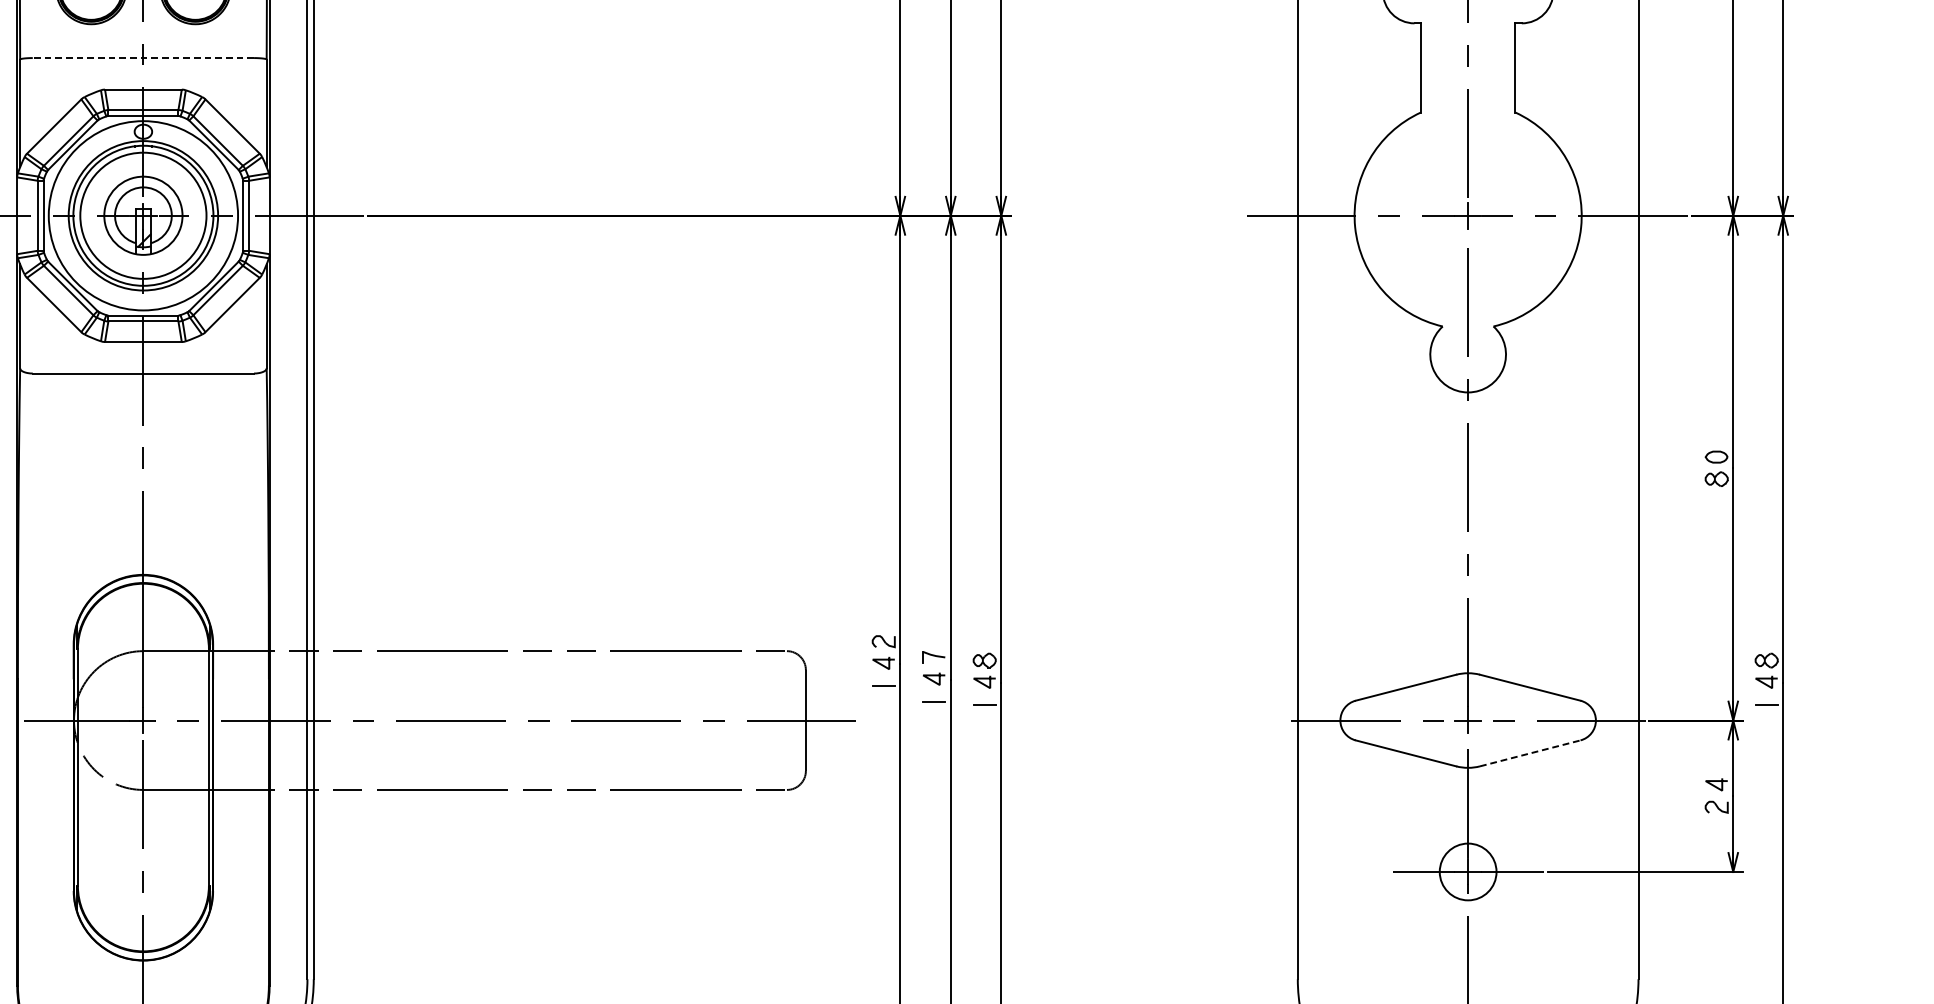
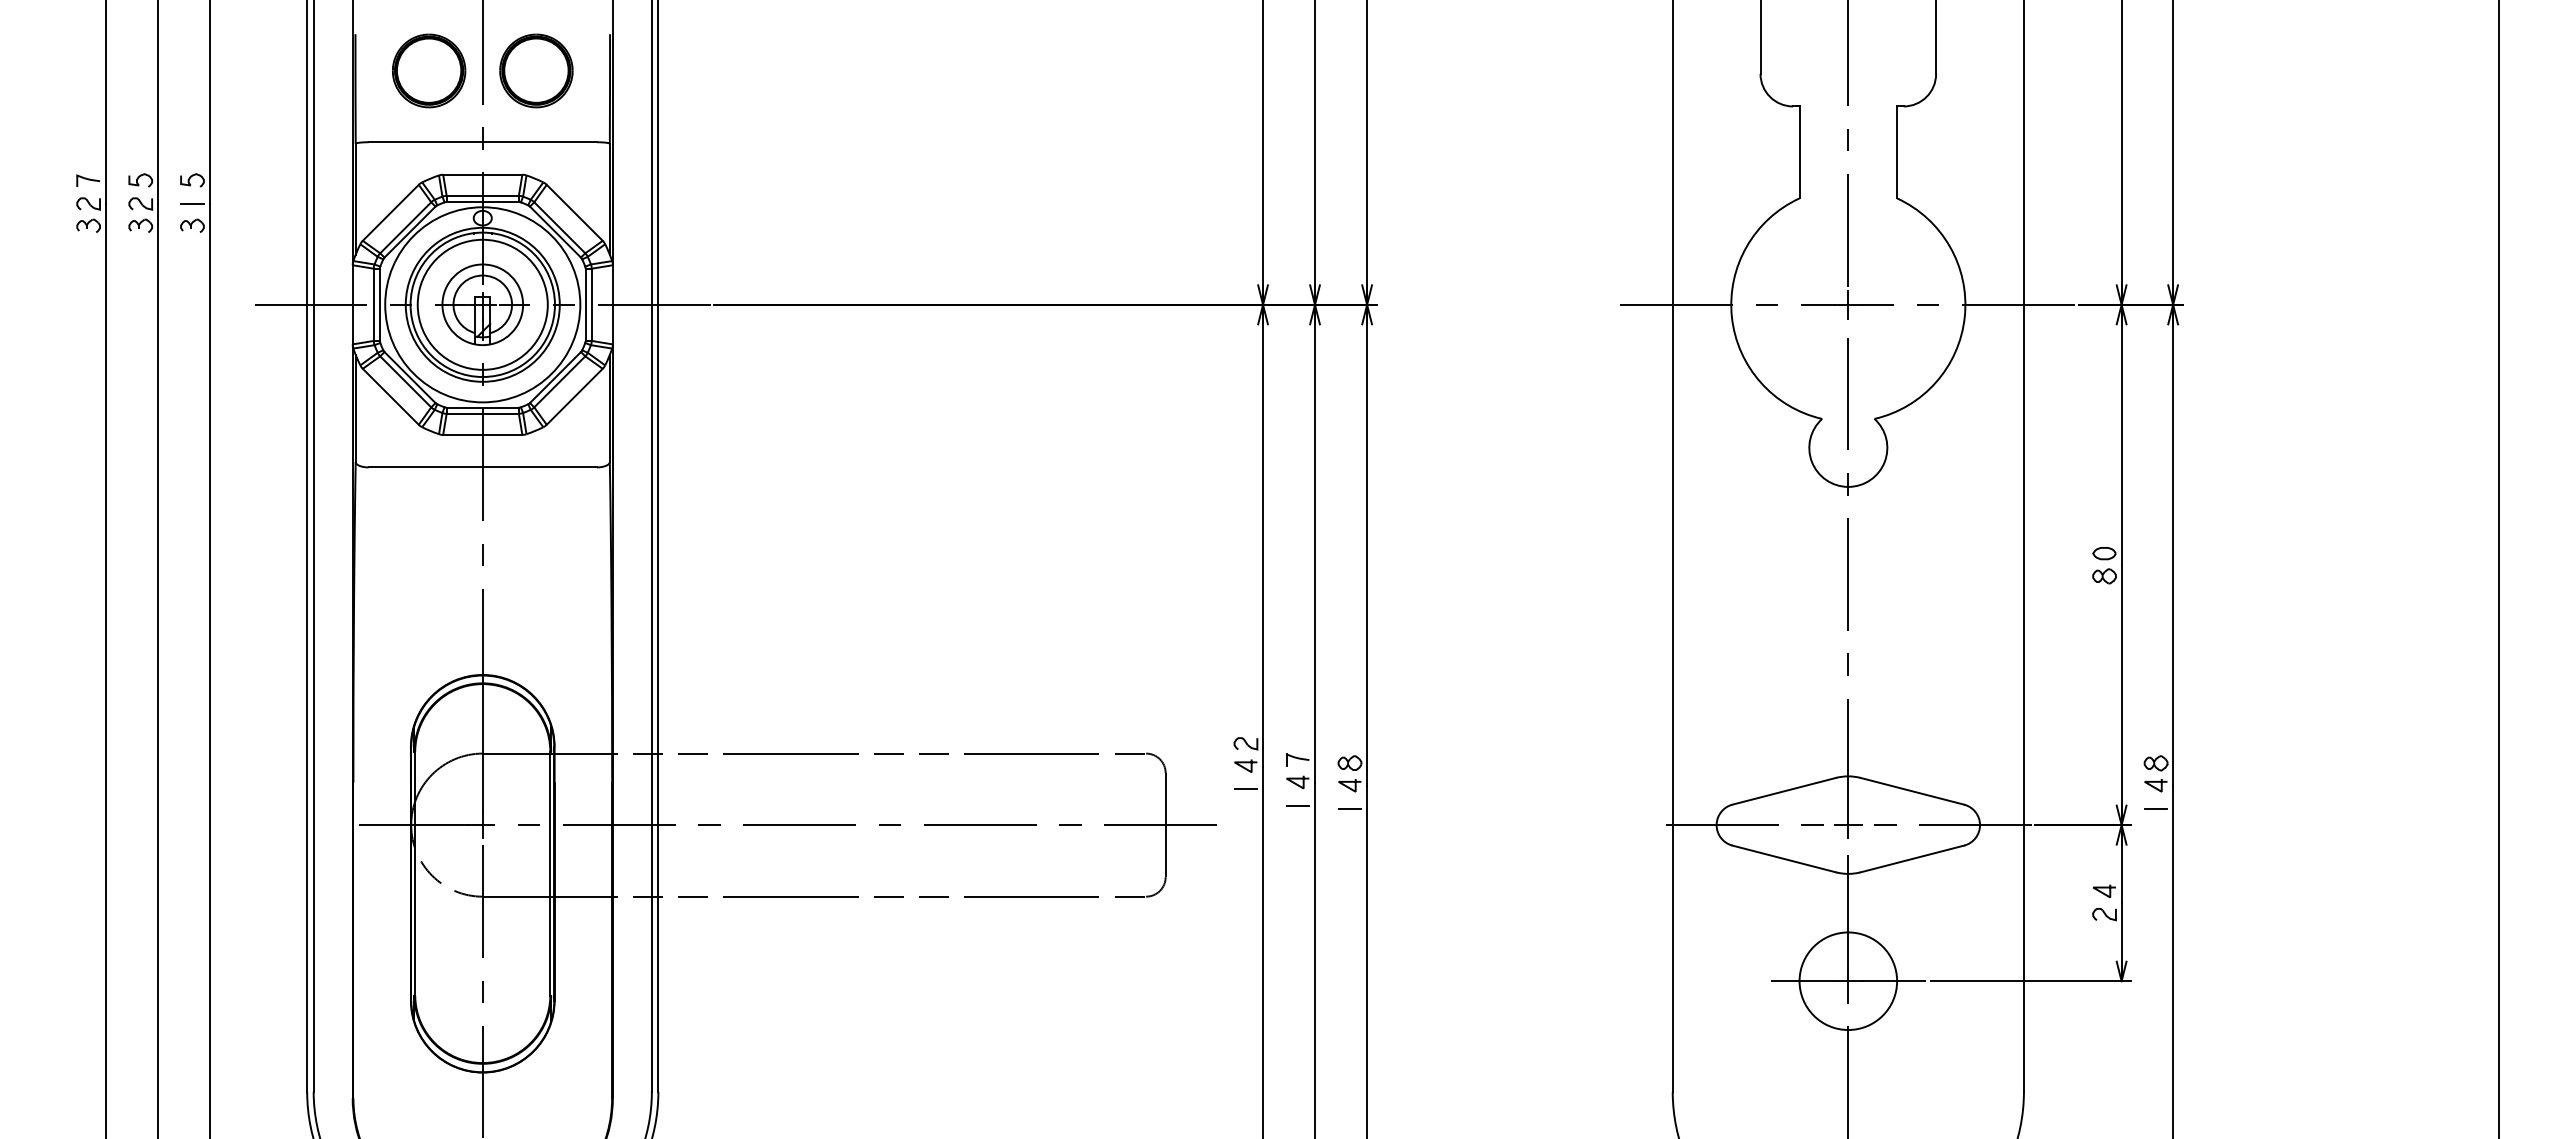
line: (143, 58) -> (482, 142), dashed -> solid
line: (1530, 752) -> (1912, 858), dashed -> solid
circle: (1468, 872) -> (1848, 981), size x1.67

